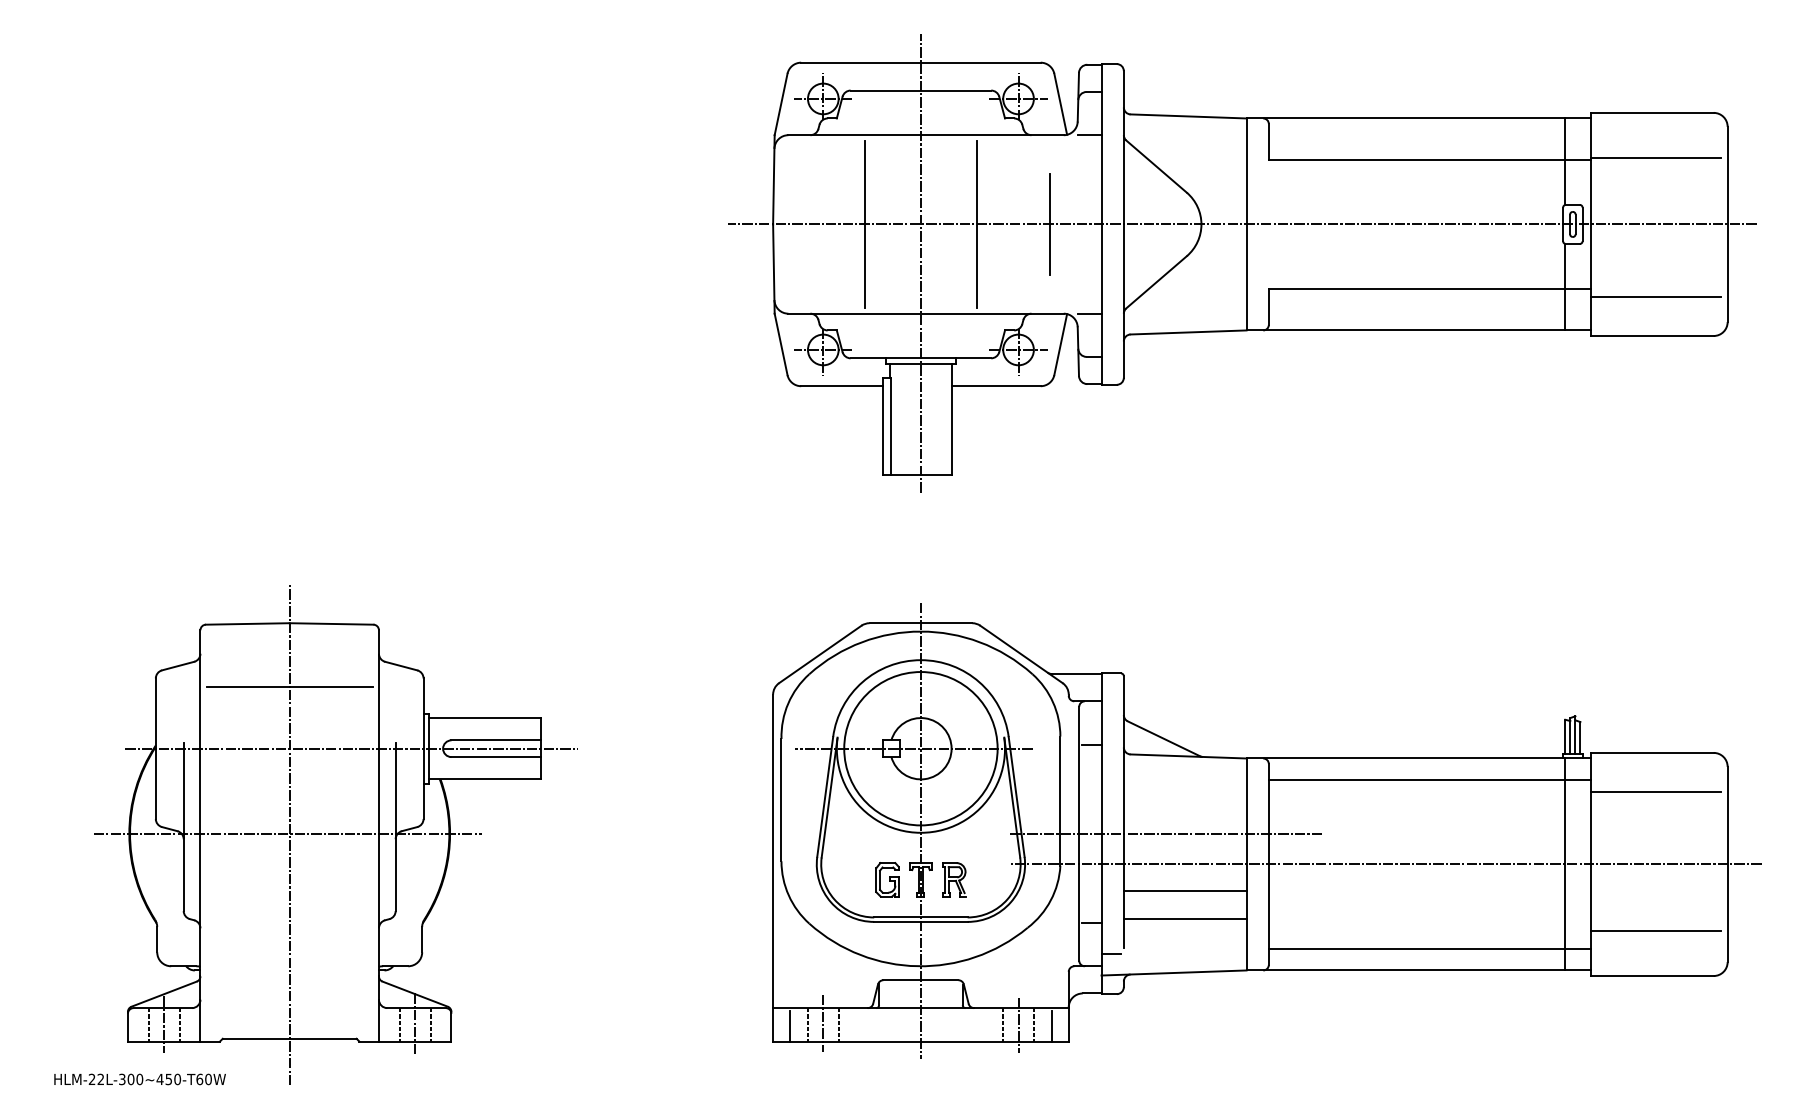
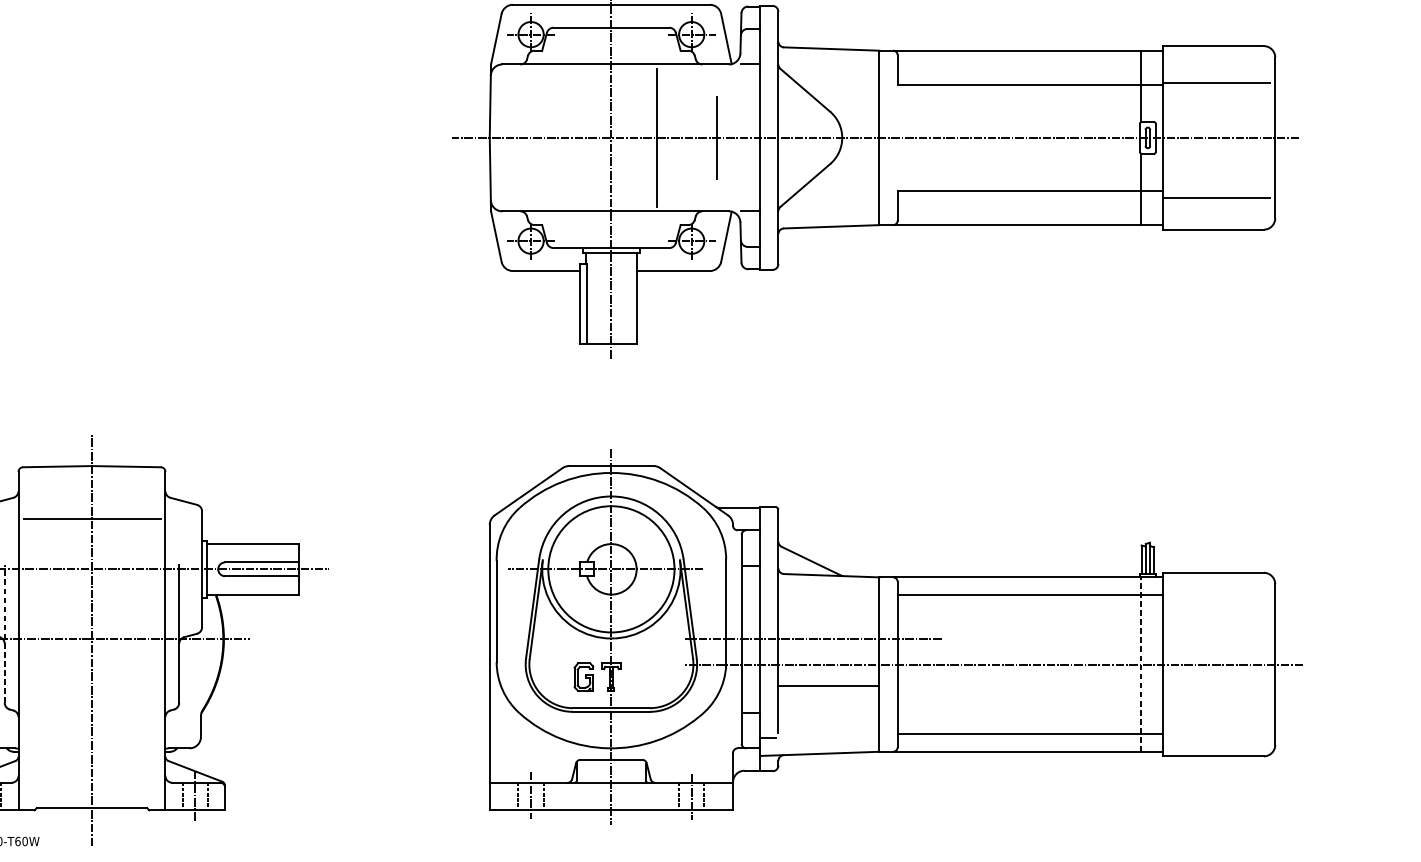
line: (865, 224) -> (565, 137), removed
line: (1655, 791) -> (1215, 604), removed
line: (183, 826) -> (4, 633), solid -> dashed
line: (1564, 864) -> (1141, 664), solid -> dashed
part: (954, 879) -> (639, 676), removed
line: (1184, 919) -> (828, 709), removed
line: (1655, 931) -> (1215, 719), removed
line: (789, 1026) -> (503, 797), removed
line: (1052, 1026) -> (719, 797), removed

